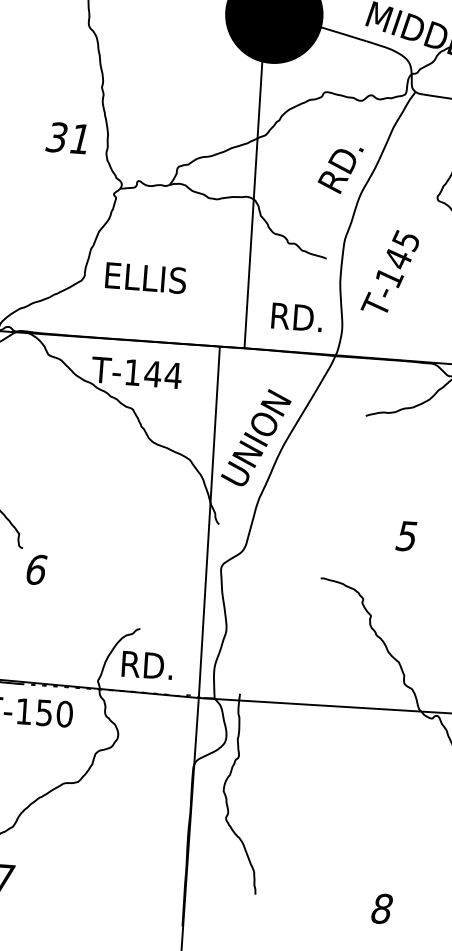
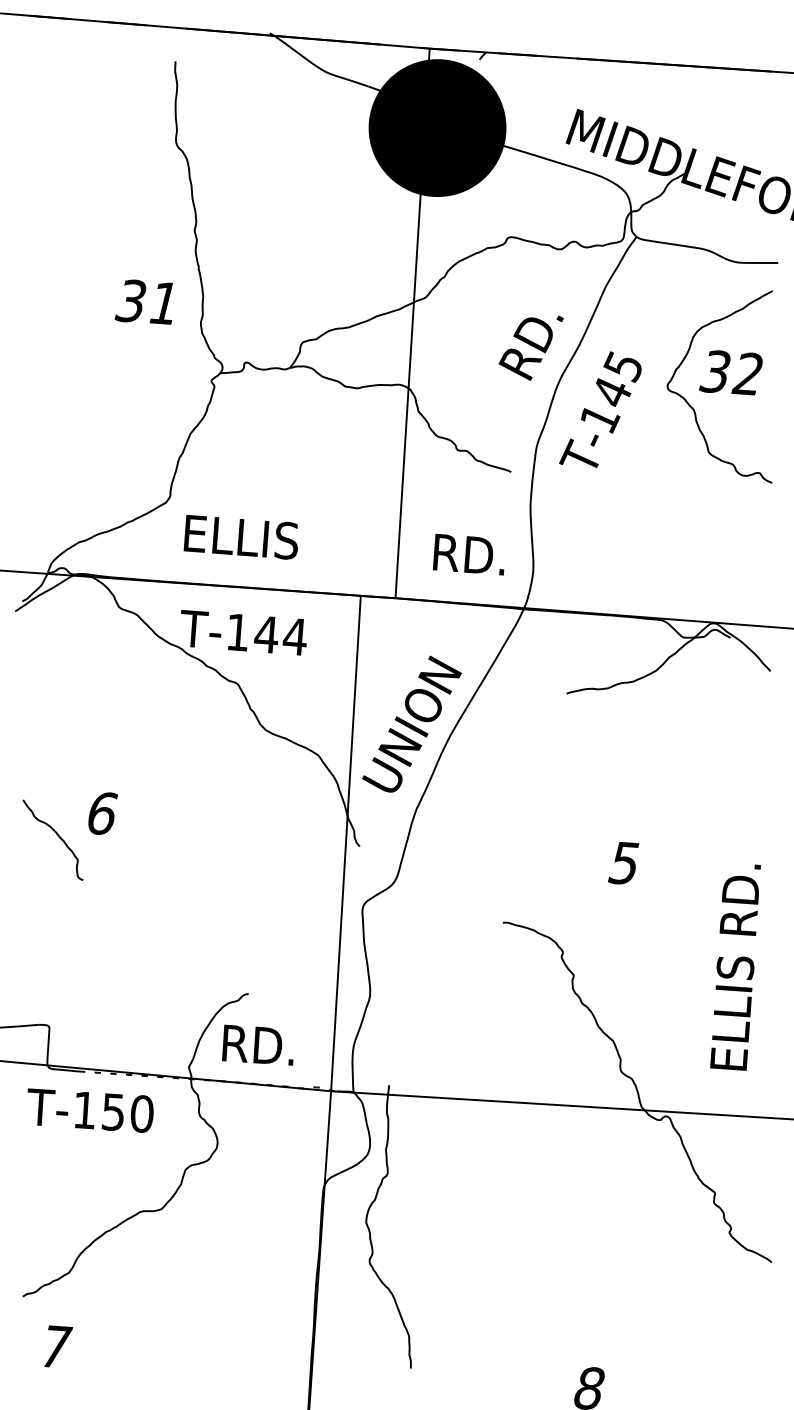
text: (389, 271) -> (600, 409), moved
text: (145, 278) -> (240, 537), moved
text: (36, 569) -> (102, 813), moved

